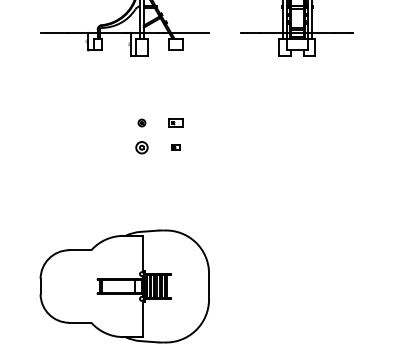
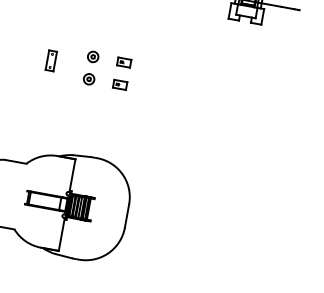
part: (141, 122) -> (92, 56), size x1.67
part: (97, 135) -> (50, 60), added
part: (175, 147) -> (119, 84), size x1.67

